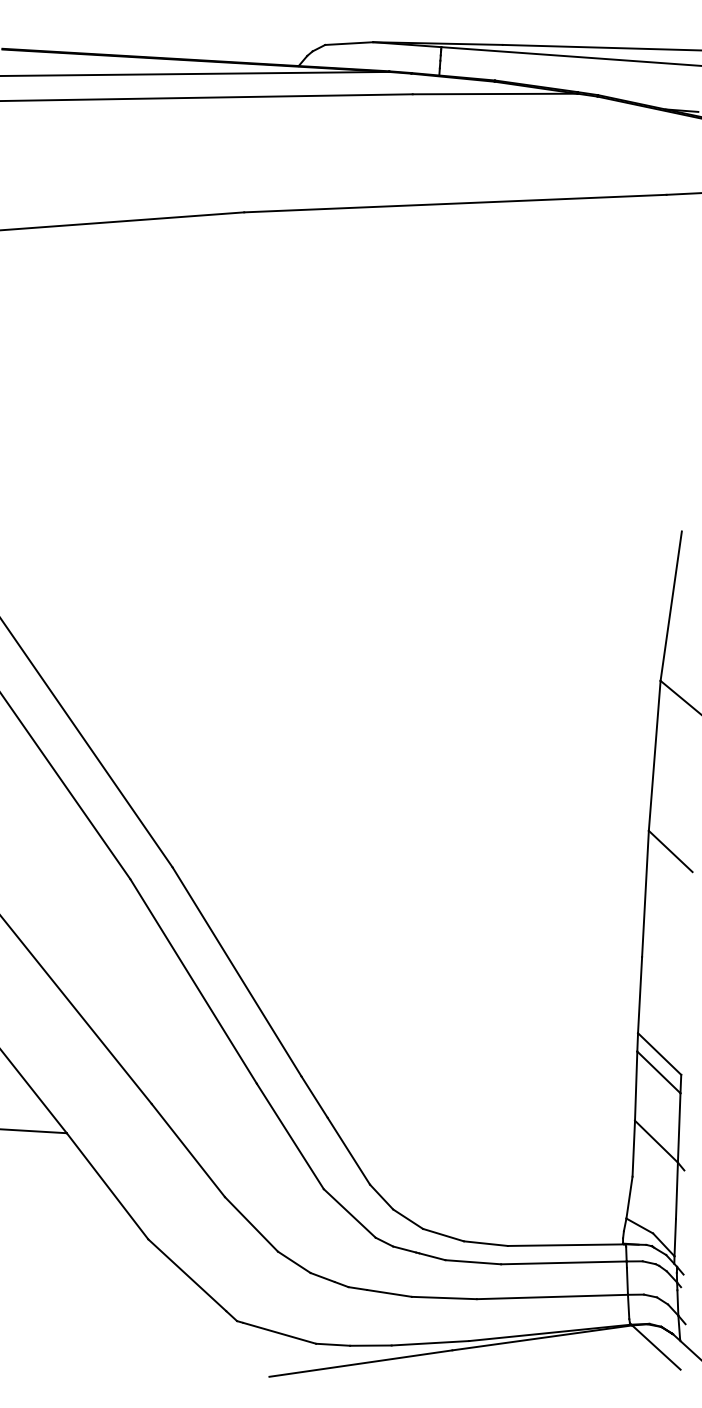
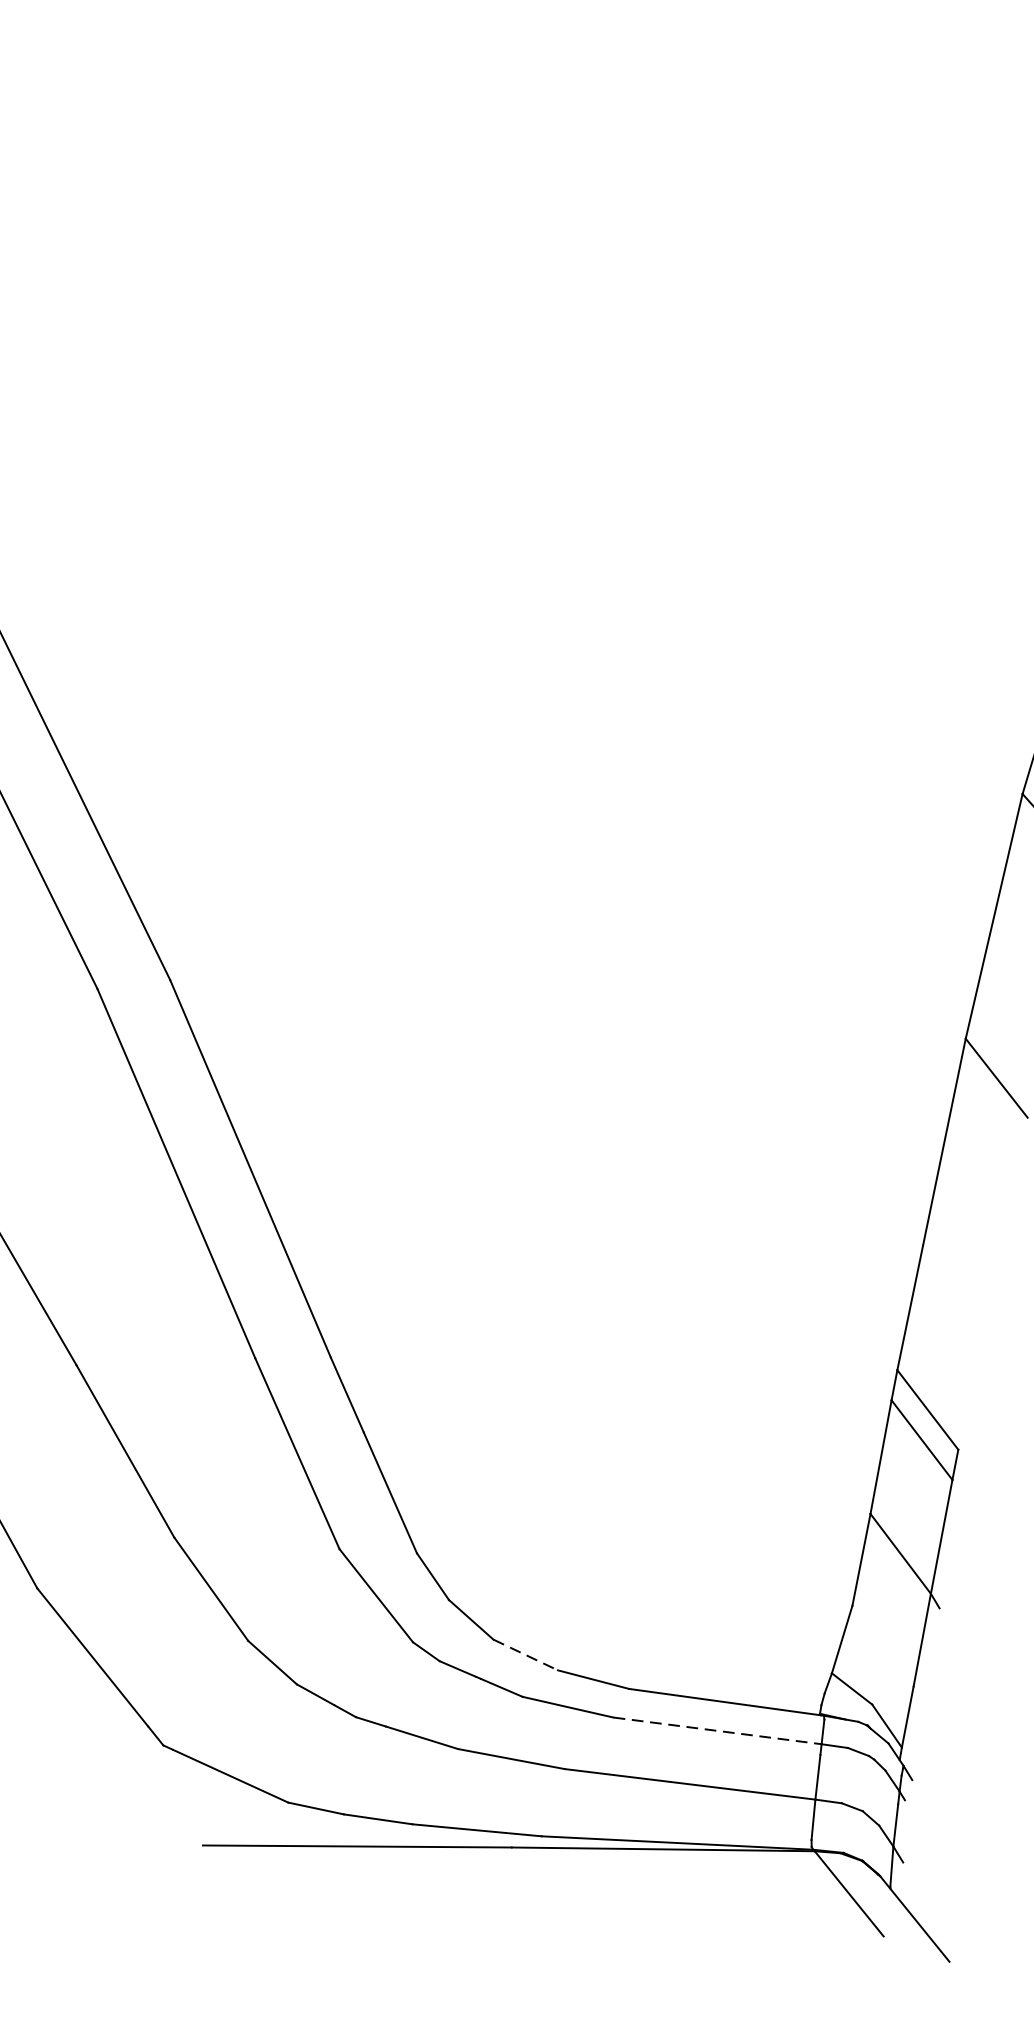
line: (443, 1235) -> (525, 1655), solid -> dashed
line: (563, 1262) -> (717, 1730), solid -> dashed

